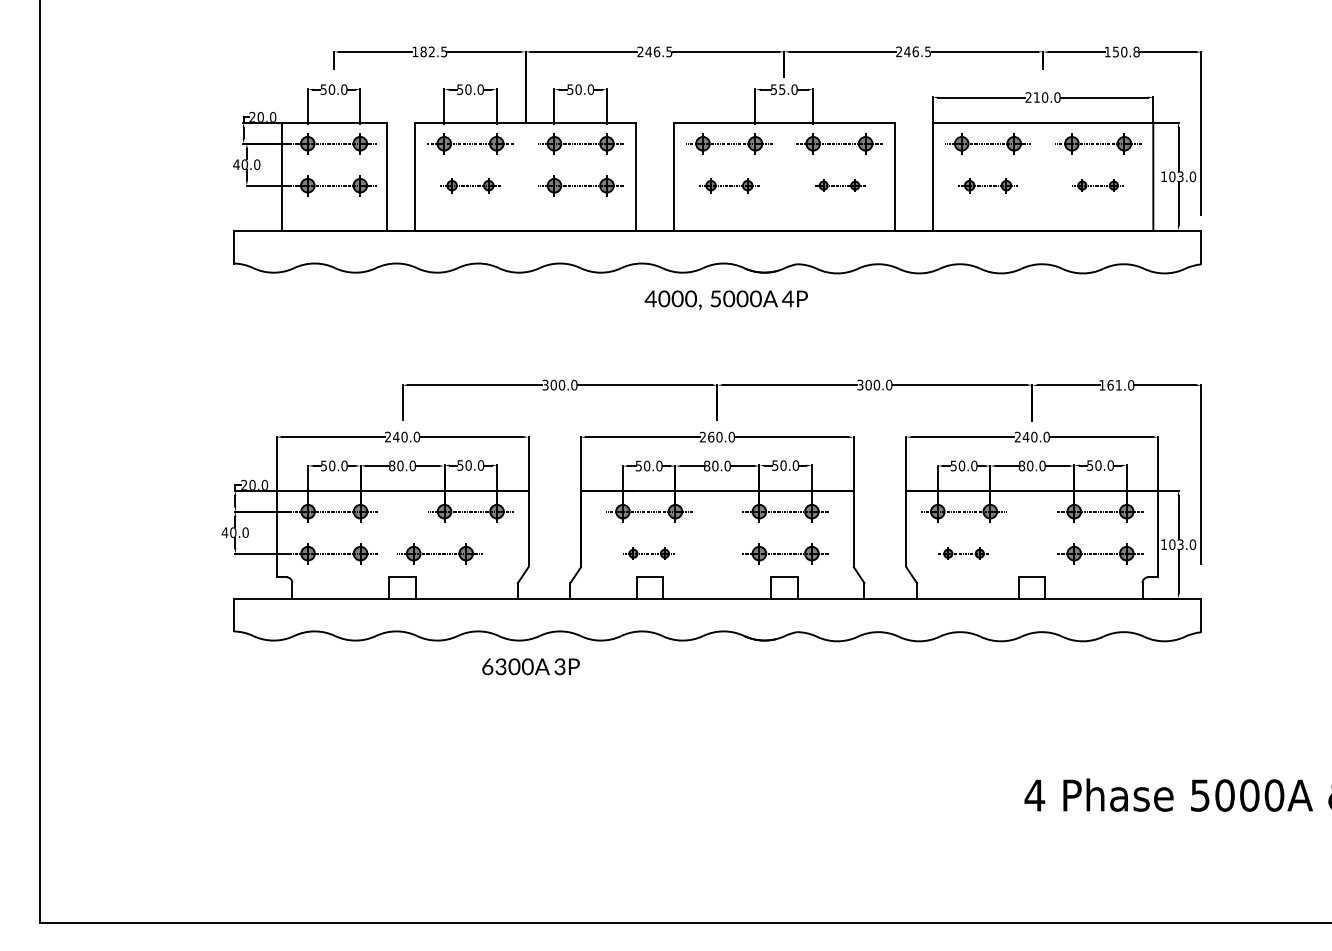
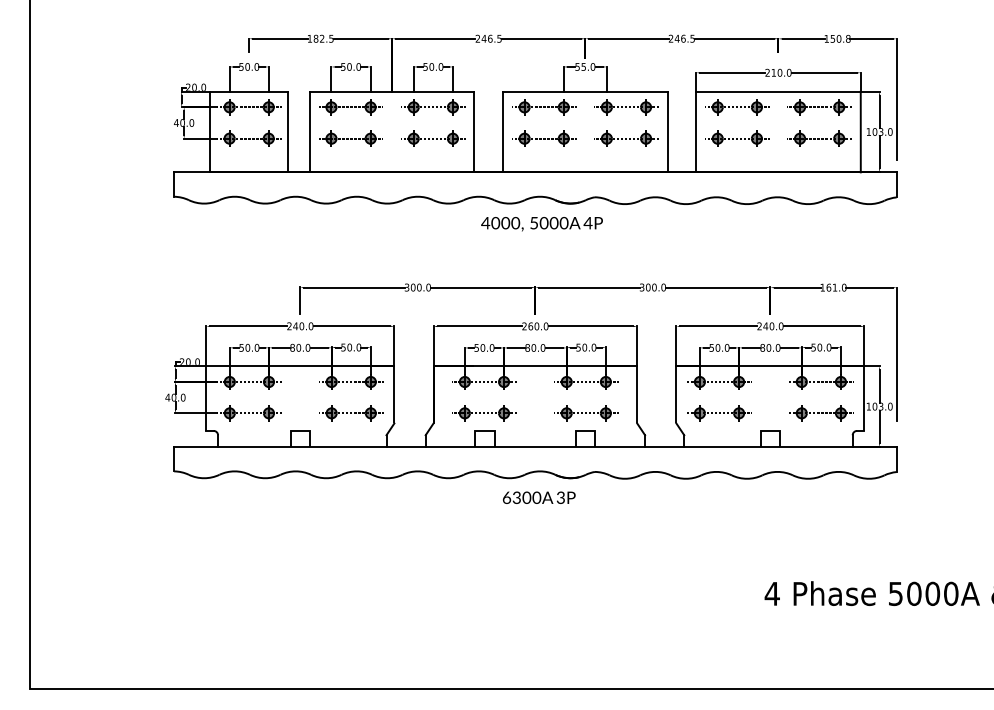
part: (469, 185) -> (350, 138), size x1.43
part: (729, 185) -> (544, 138), size x1.43
part: (839, 185) -> (626, 138), size x1.67
part: (988, 185) -> (737, 138), size x1.43
part: (1098, 185) -> (819, 138), size x1.67
part: (440, 553) -> (351, 413), moved
part: (649, 553) -> (484, 413), size x1.67
part: (964, 553) -> (719, 413), size x1.67
text: (531, 666) -> (539, 497), moved

